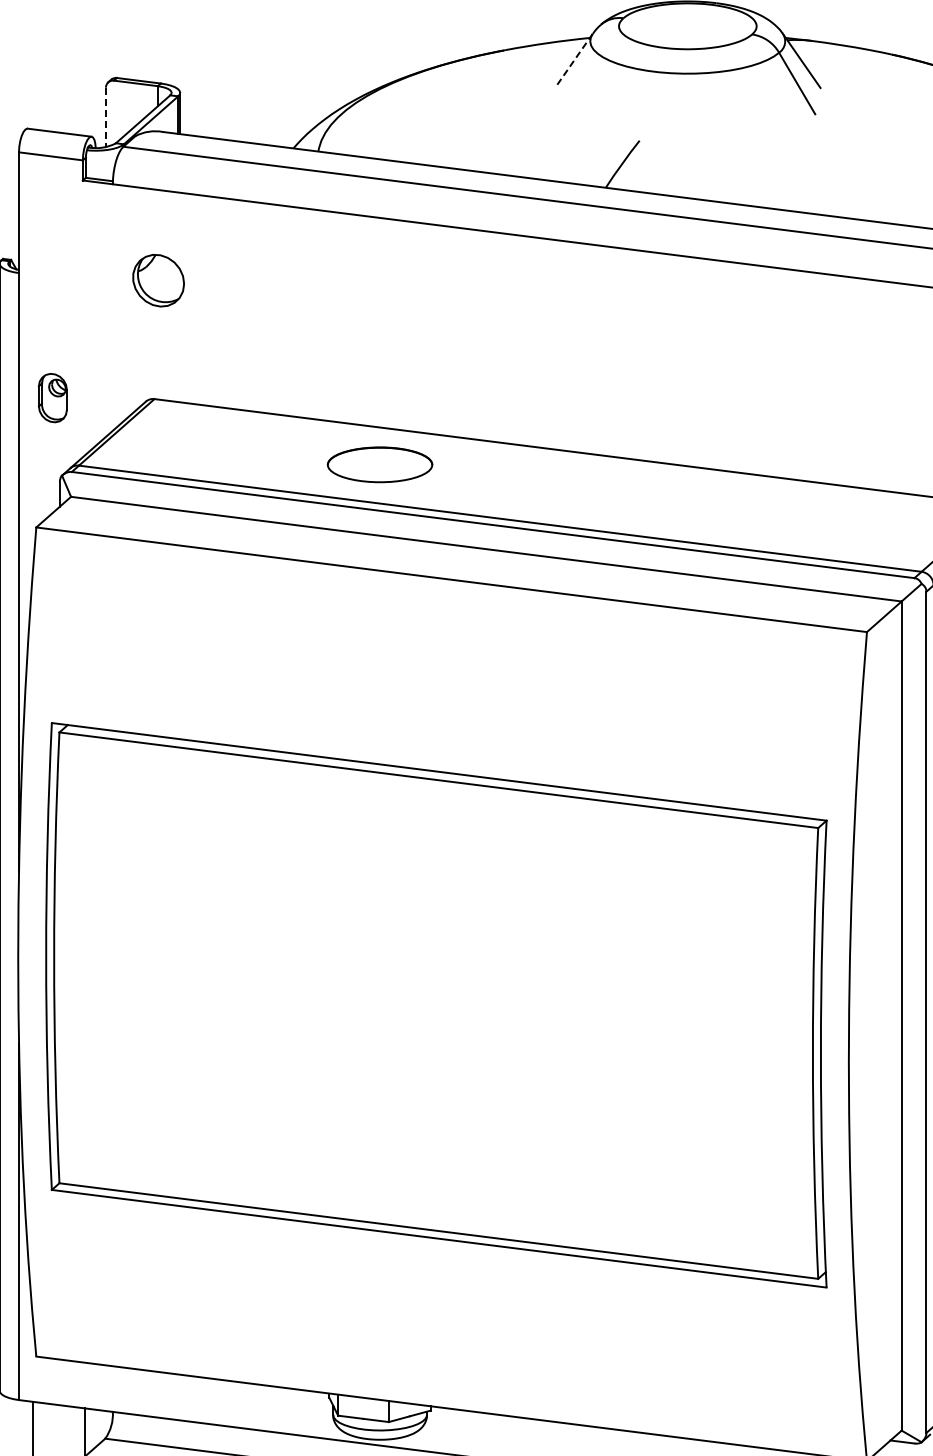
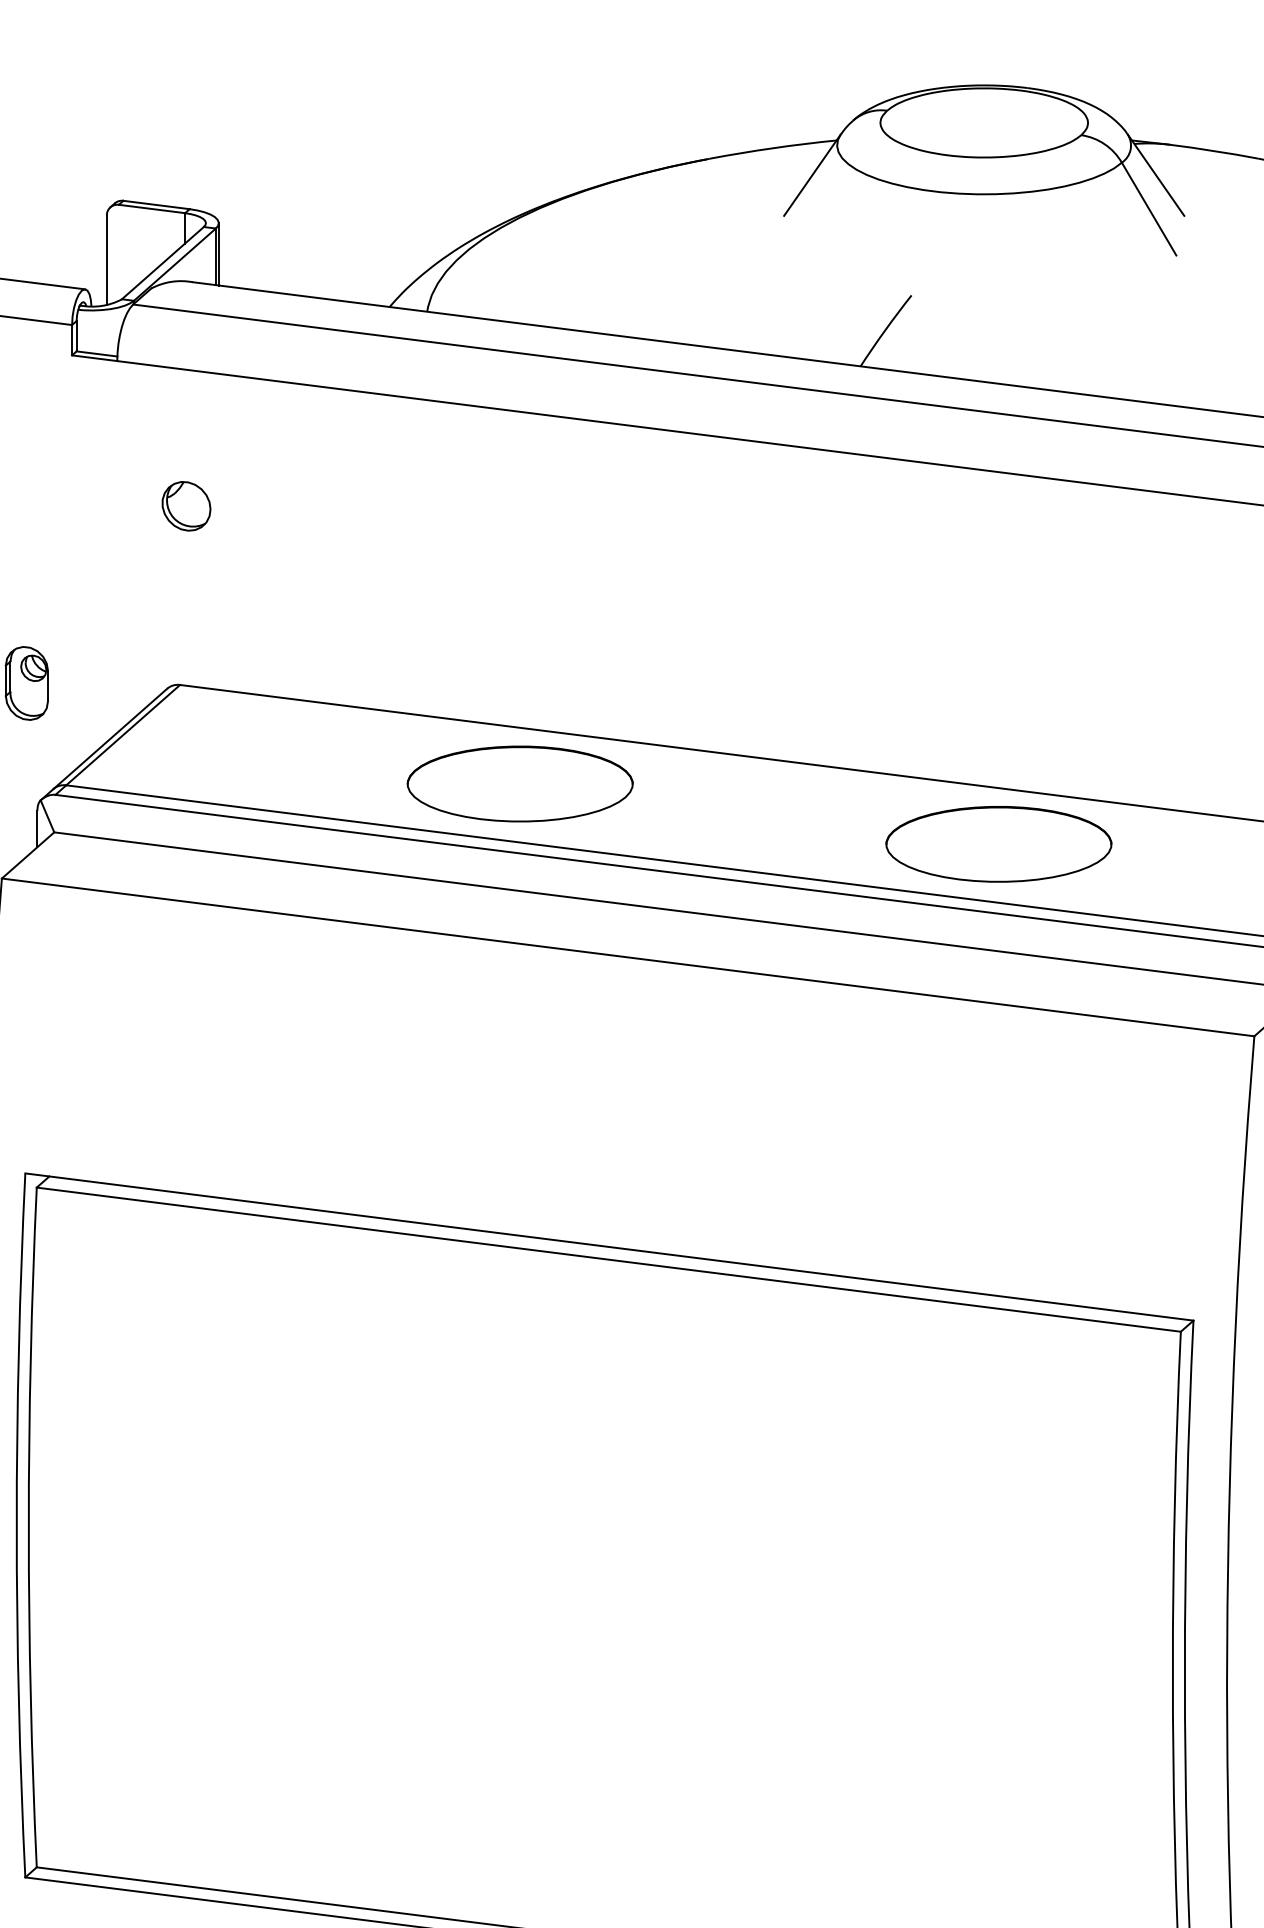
line: (573, 60) -> (811, 174), dashed -> solid
line: (105, 117) -> (106, 260), dashed -> solid
part: (158, 280) -> (186, 506), size x0.62
part: (379, 464) -> (519, 783), size x1.43
part: (697, 504) -> (998, 843), added

